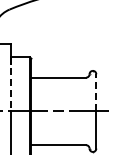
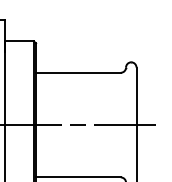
line: (11, 84) -> (5, 83), dashed -> solid
line: (96, 92) -> (136, 95), dashed -> solid

